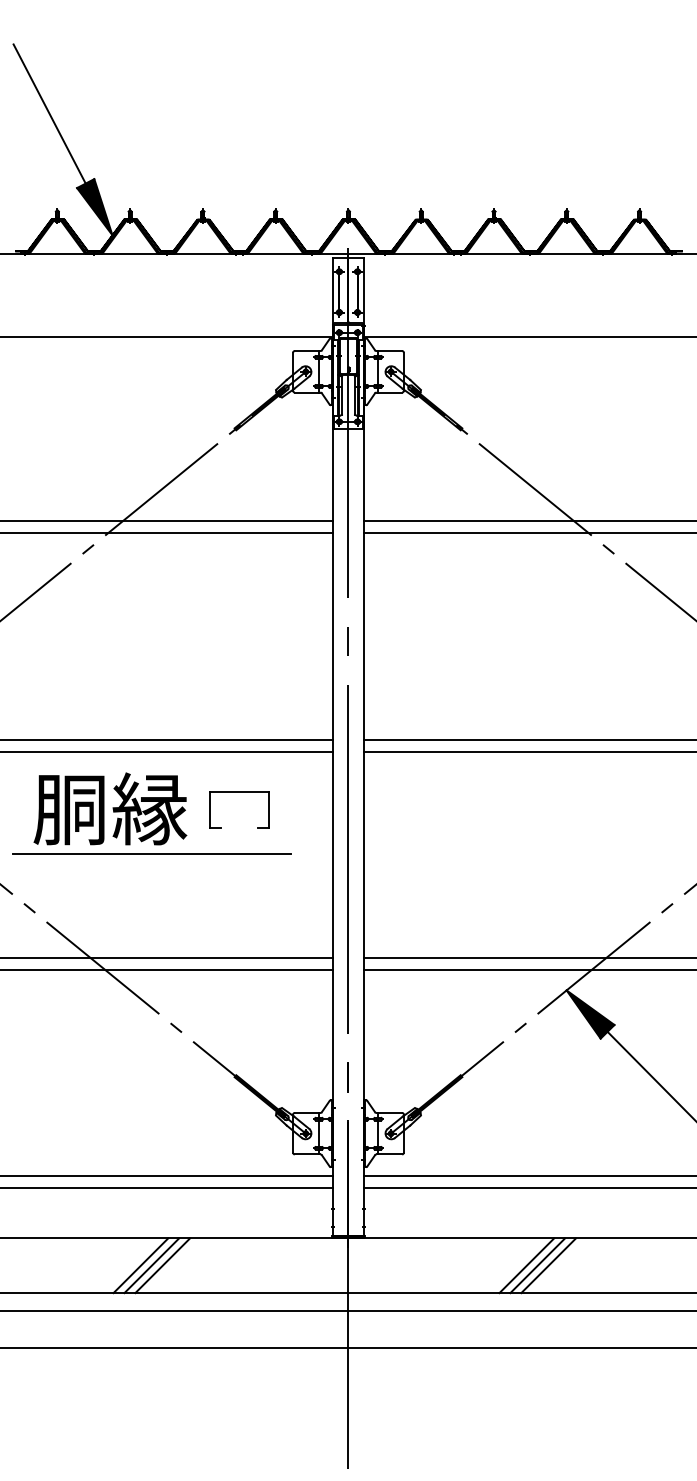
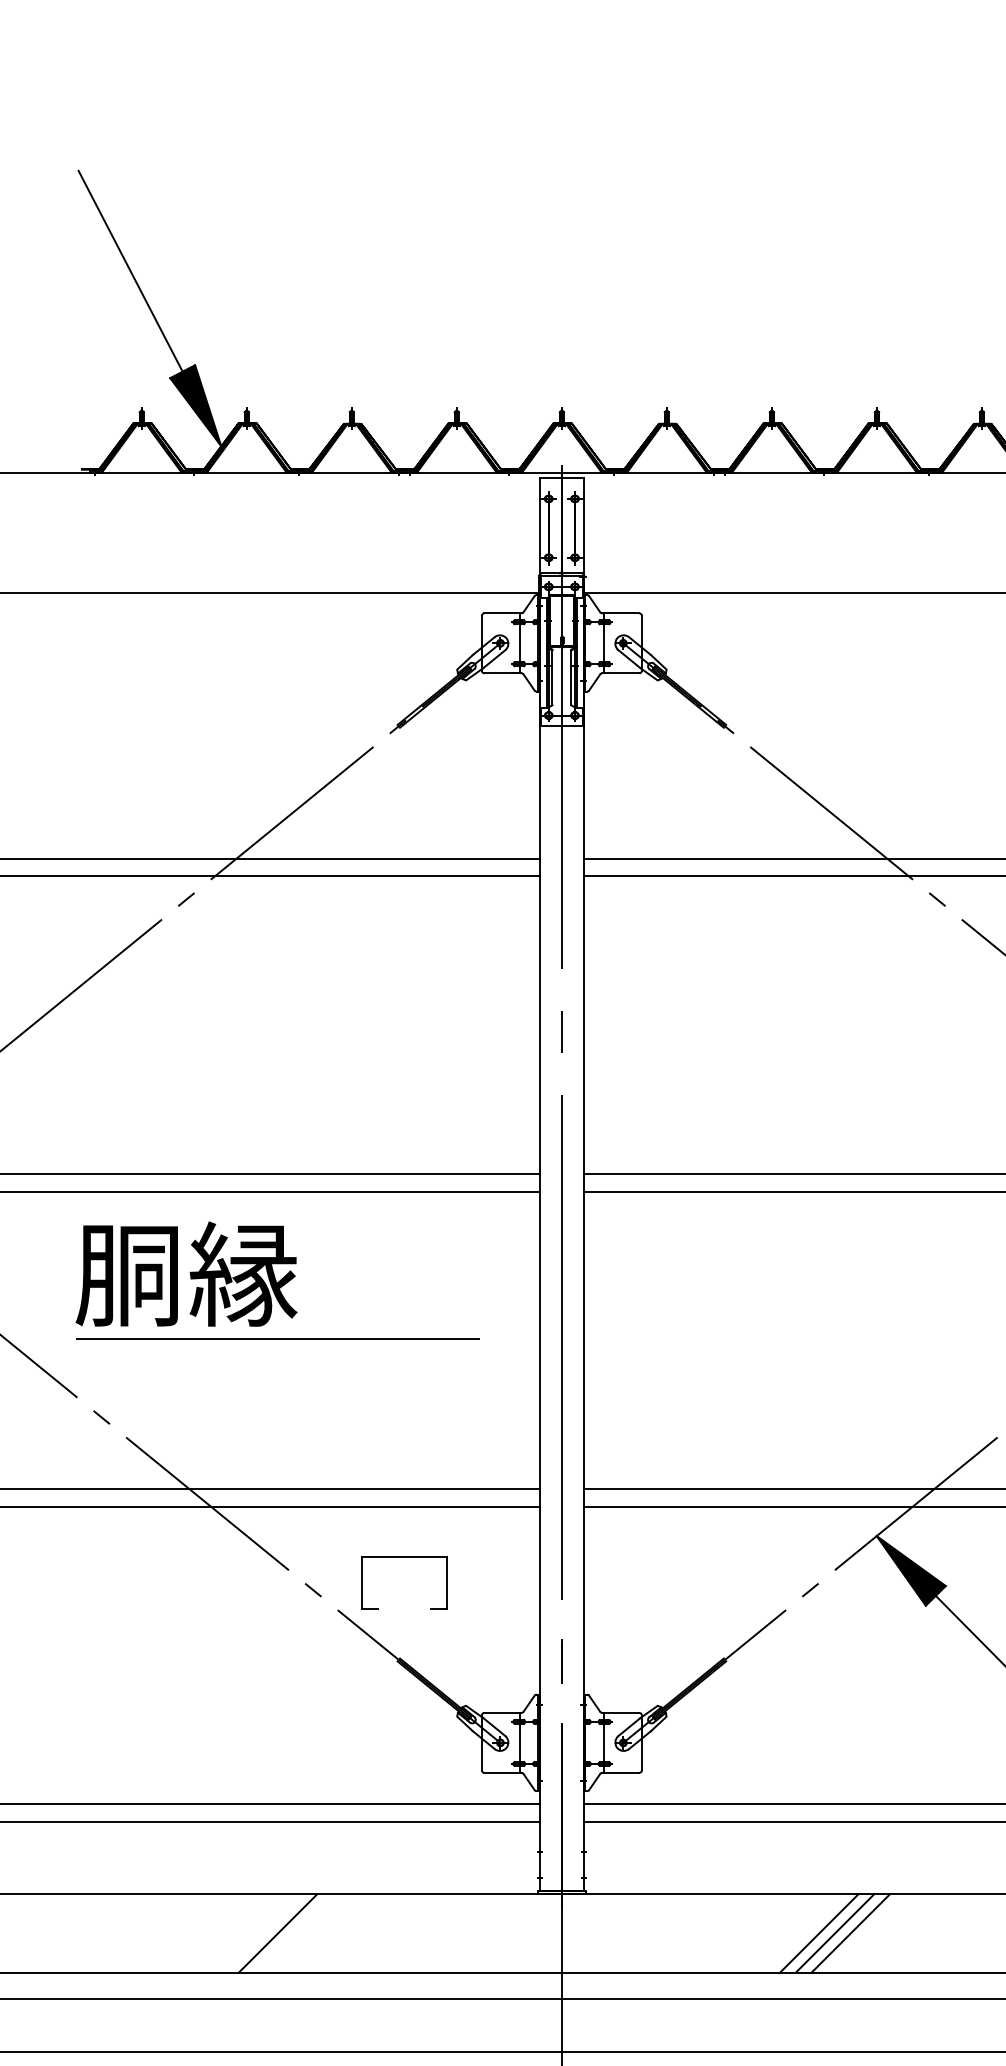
part: (239, 792) -> (404, 1557), moved
text: (110, 808) -> (186, 1273), moved
line: (140, 1265) -> (261, 1933), removed
line: (162, 1265) -> (293, 1933), removed

